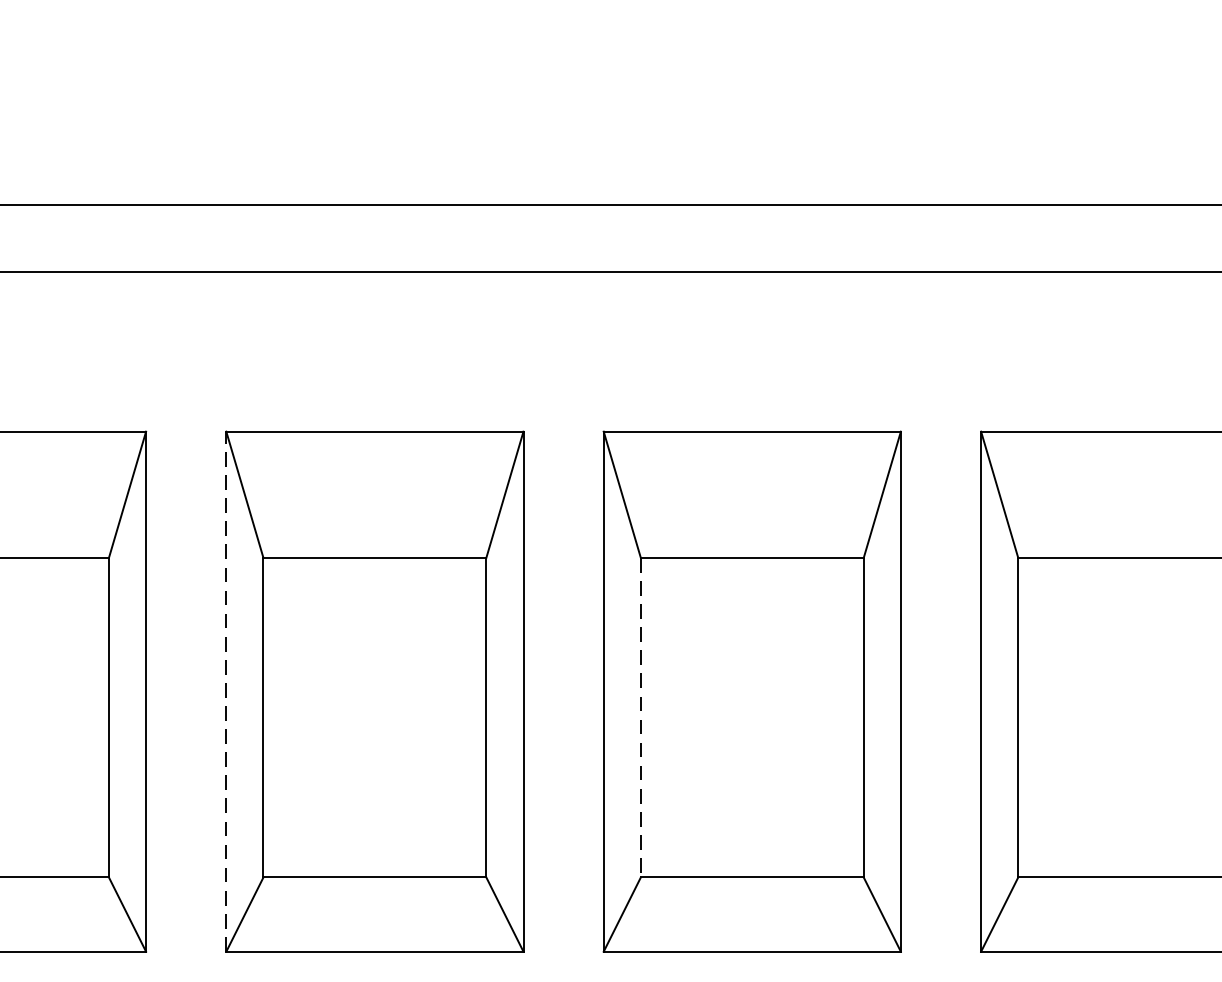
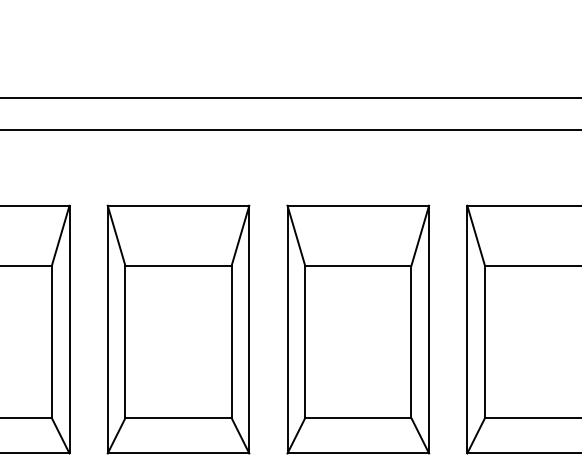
line: (225, 691) -> (107, 329), dashed -> solid
line: (641, 718) -> (305, 342), dashed -> solid

